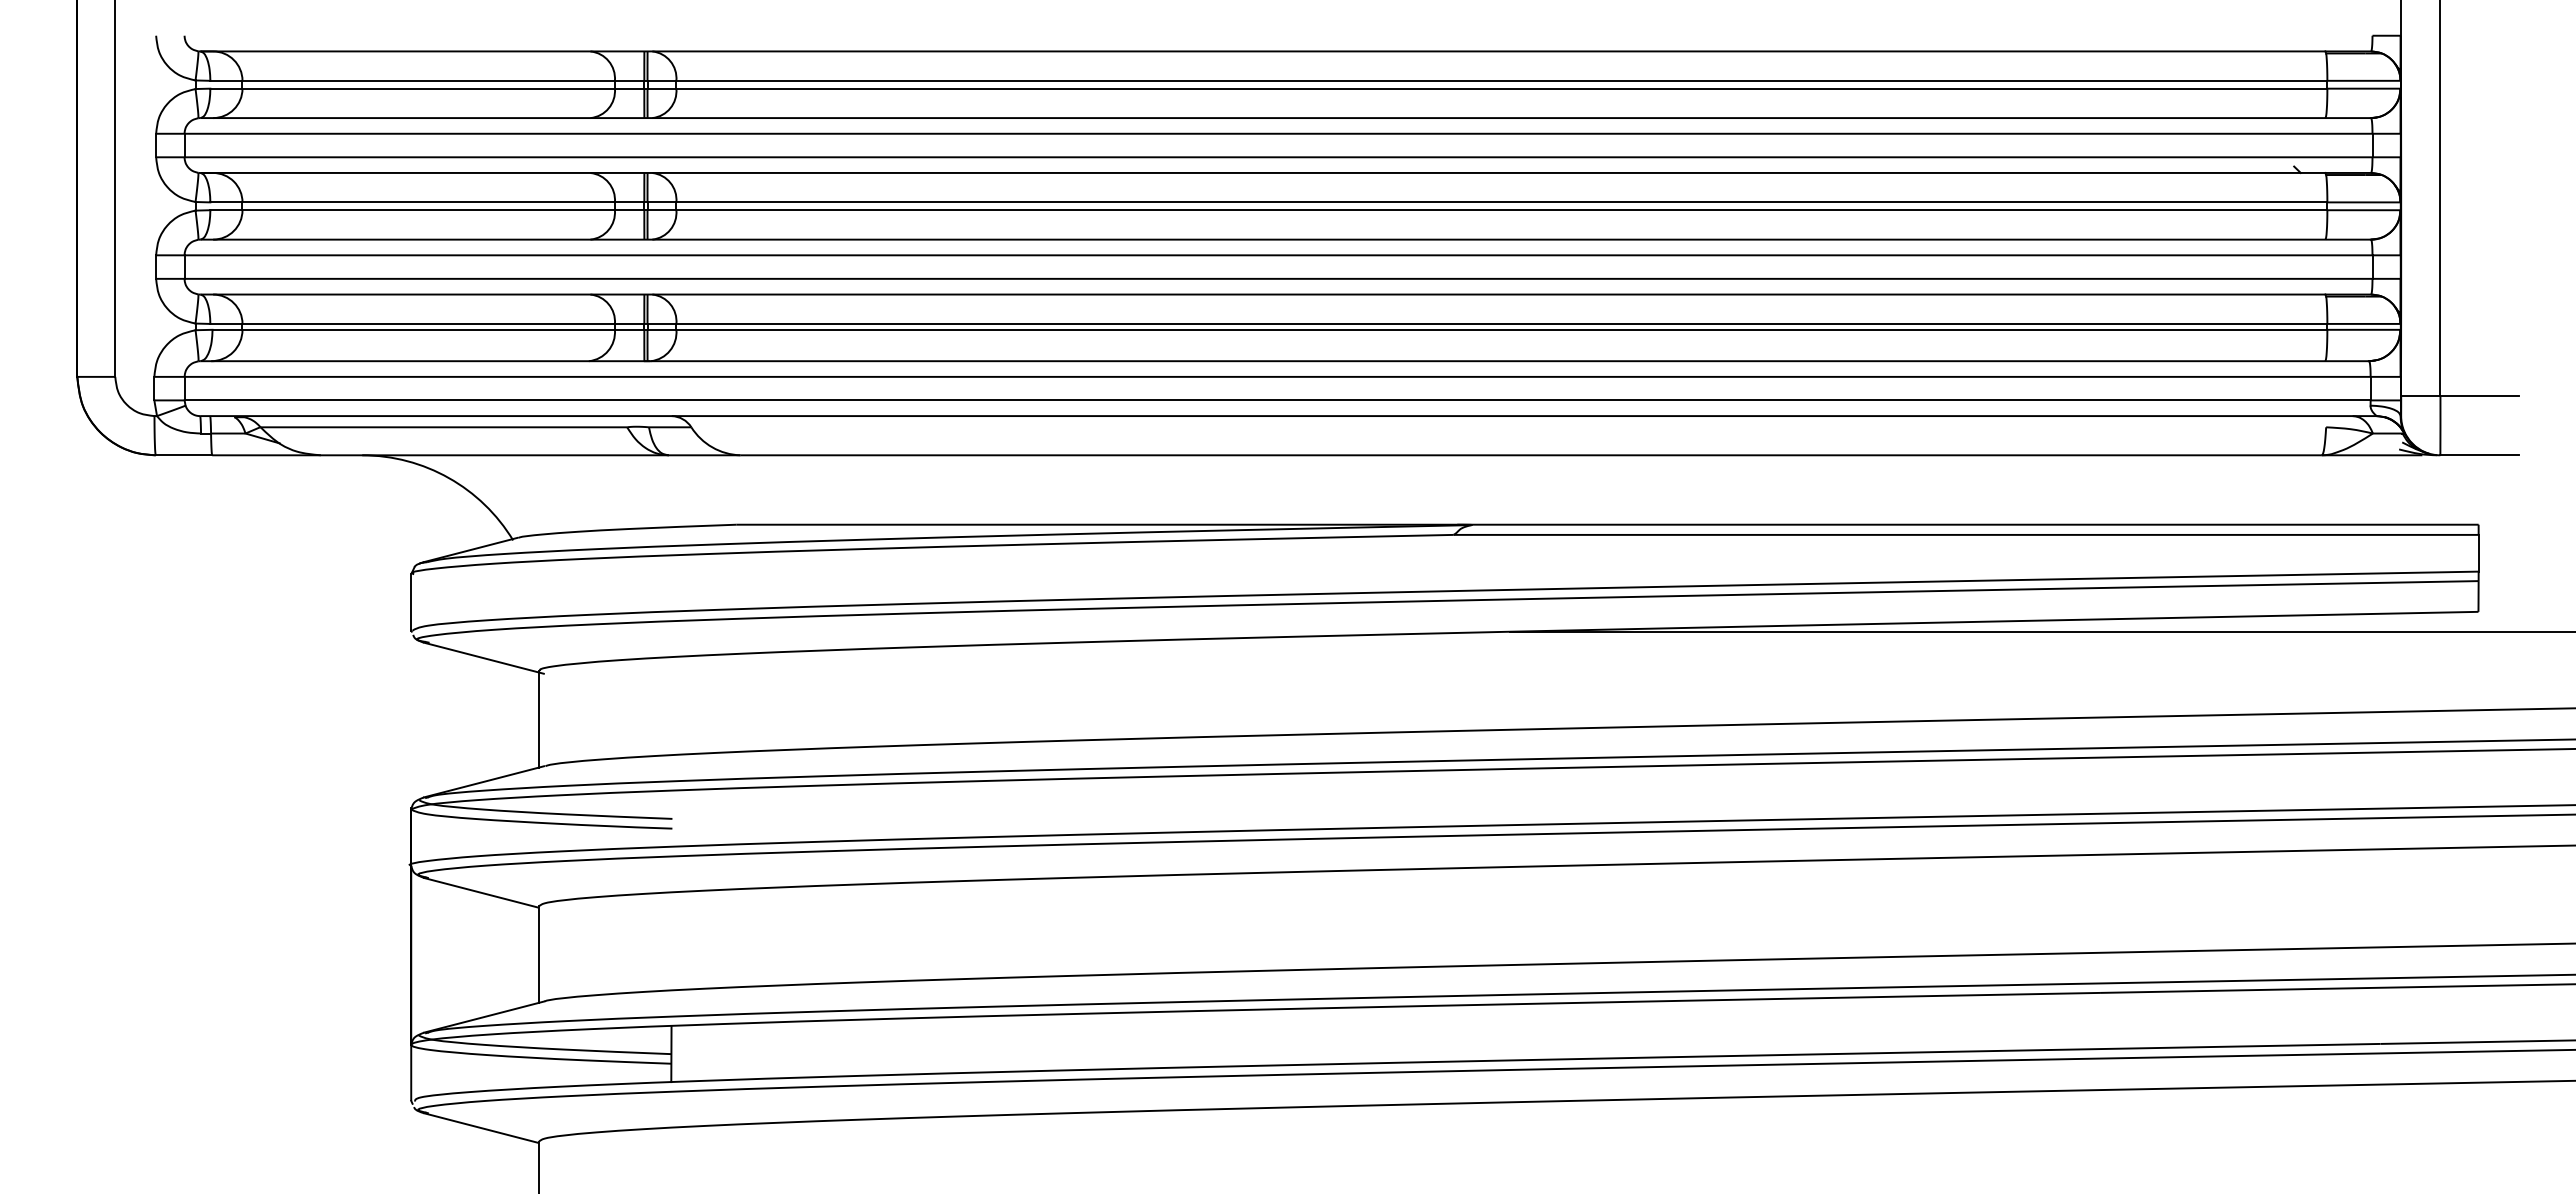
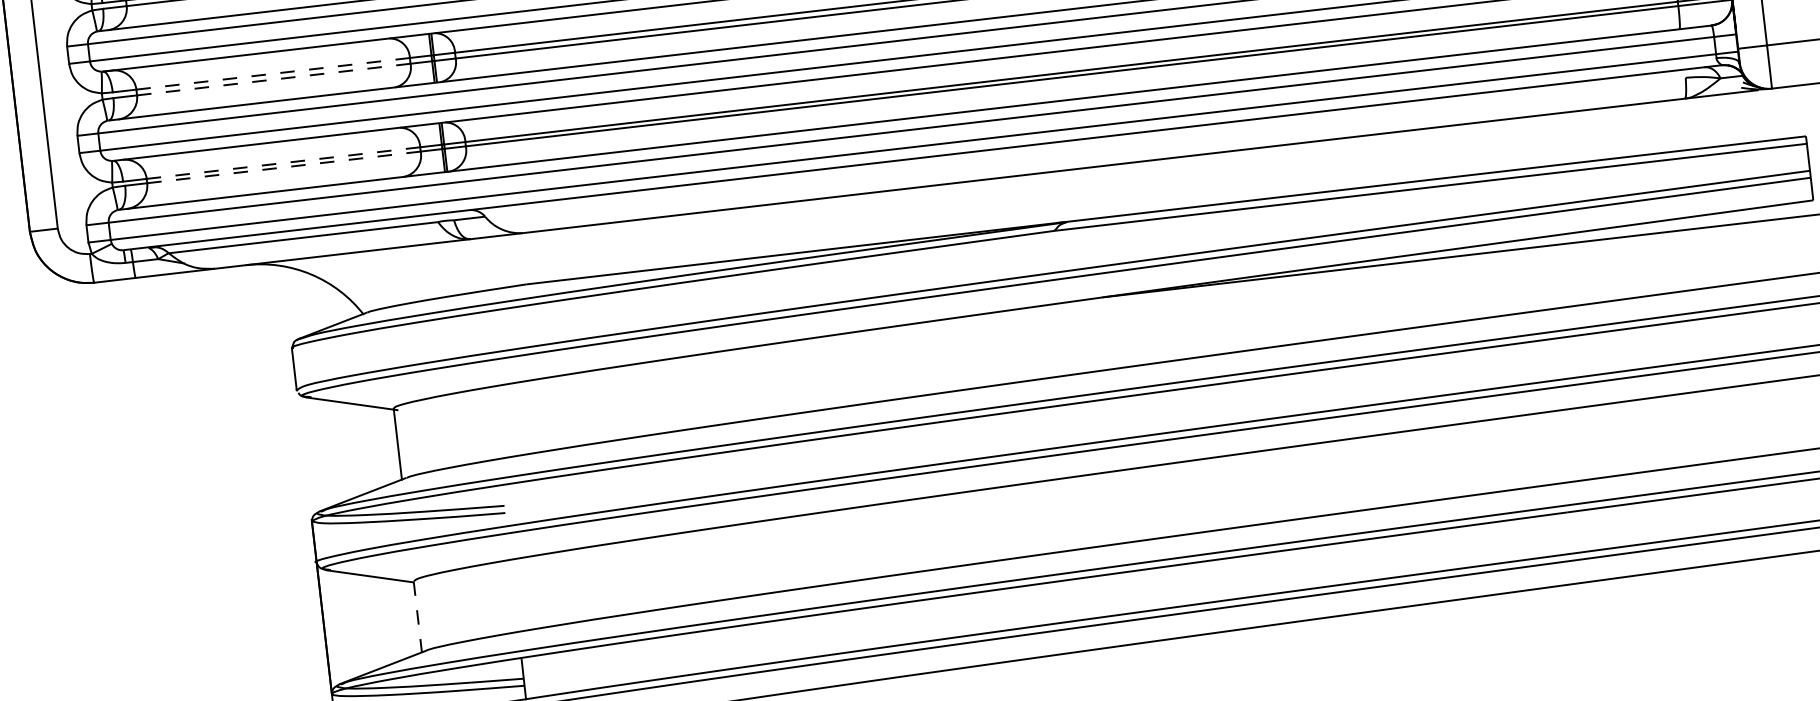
line: (428, 202) -> (273, 73), solid -> dashed
line: (429, 210) -> (274, 79), solid -> dashed
line: (428, 323) -> (283, 162), solid -> dashed
line: (429, 329) -> (284, 167), solid -> dashed
line: (538, 955) -> (417, 617), solid -> dashed

